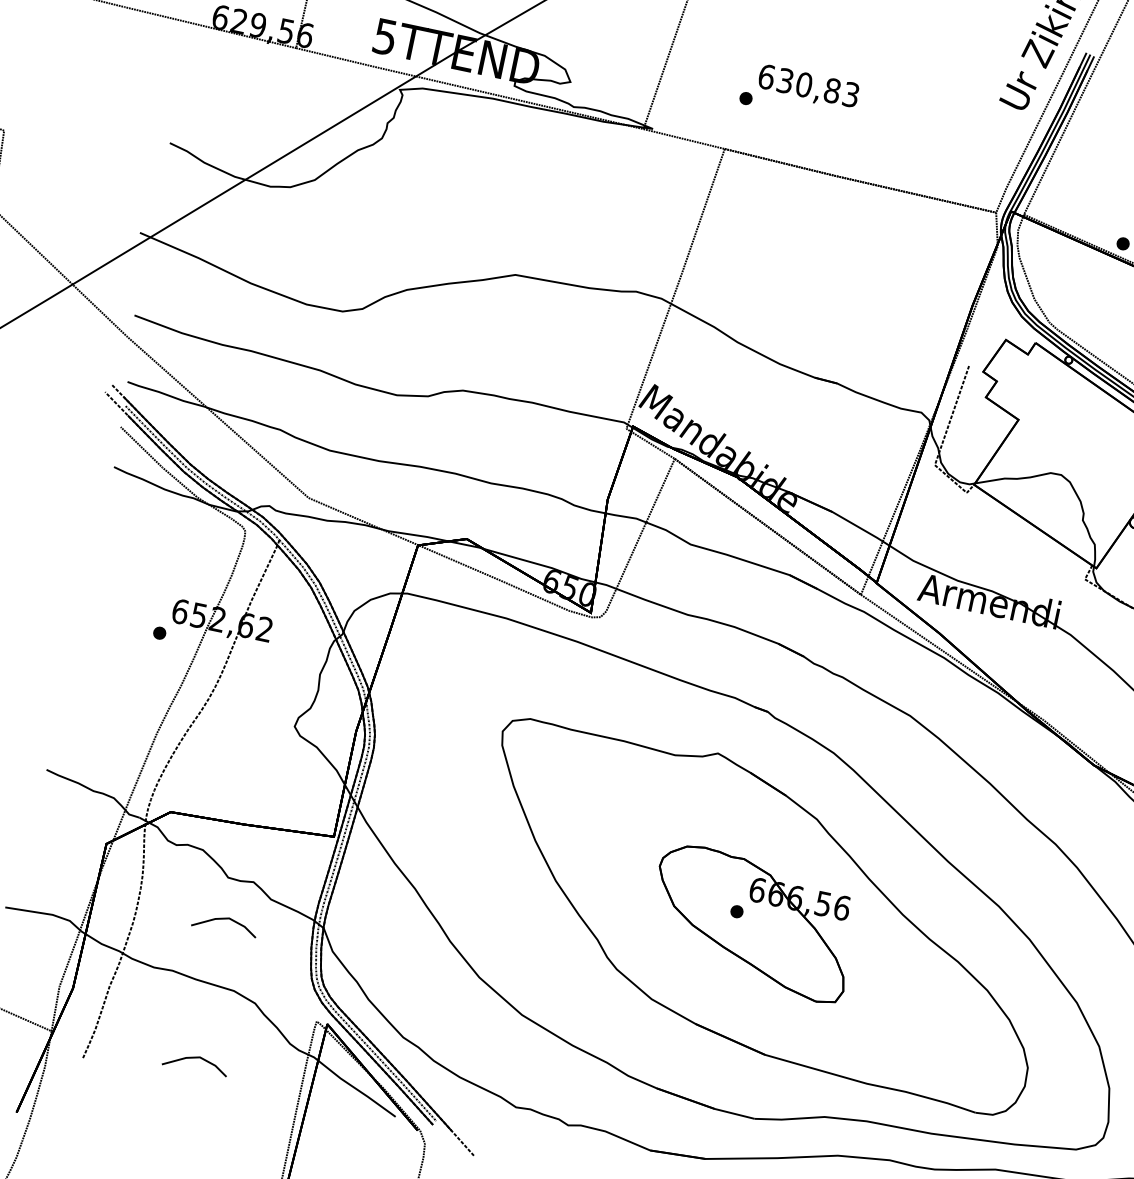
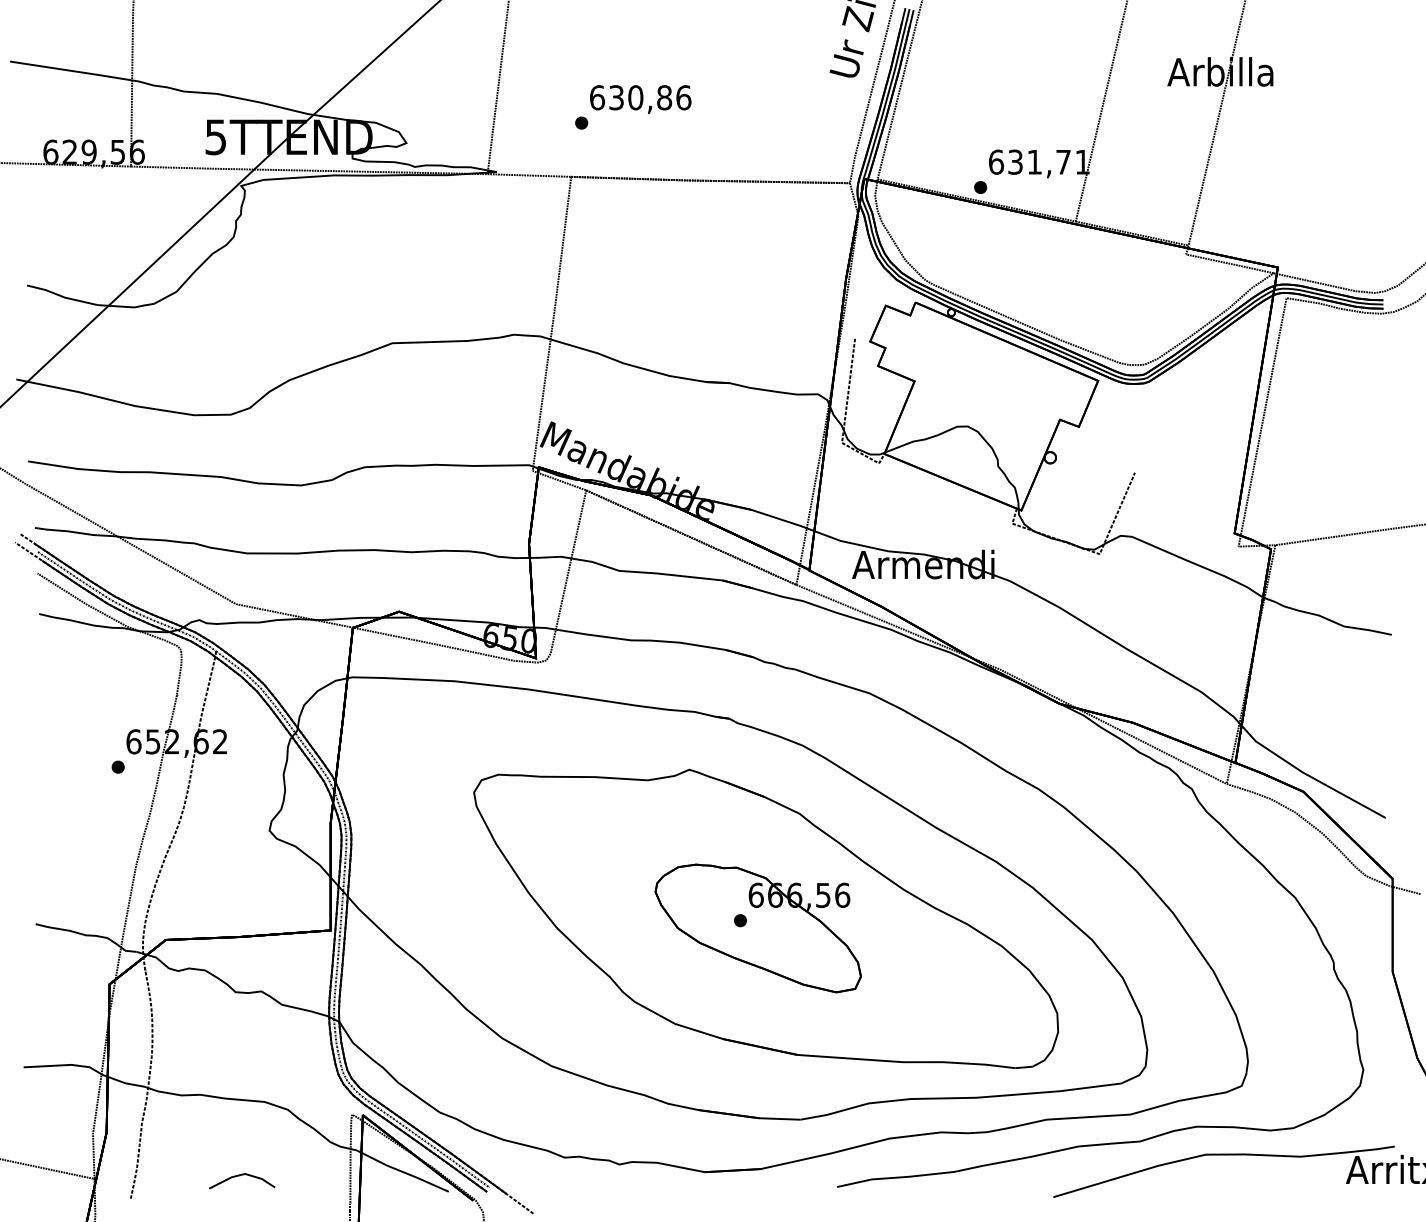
text: (850, 94) -> (683, 97), 630,83 -> 630,86
line: (223, 919) -> (239, 1034), removed

